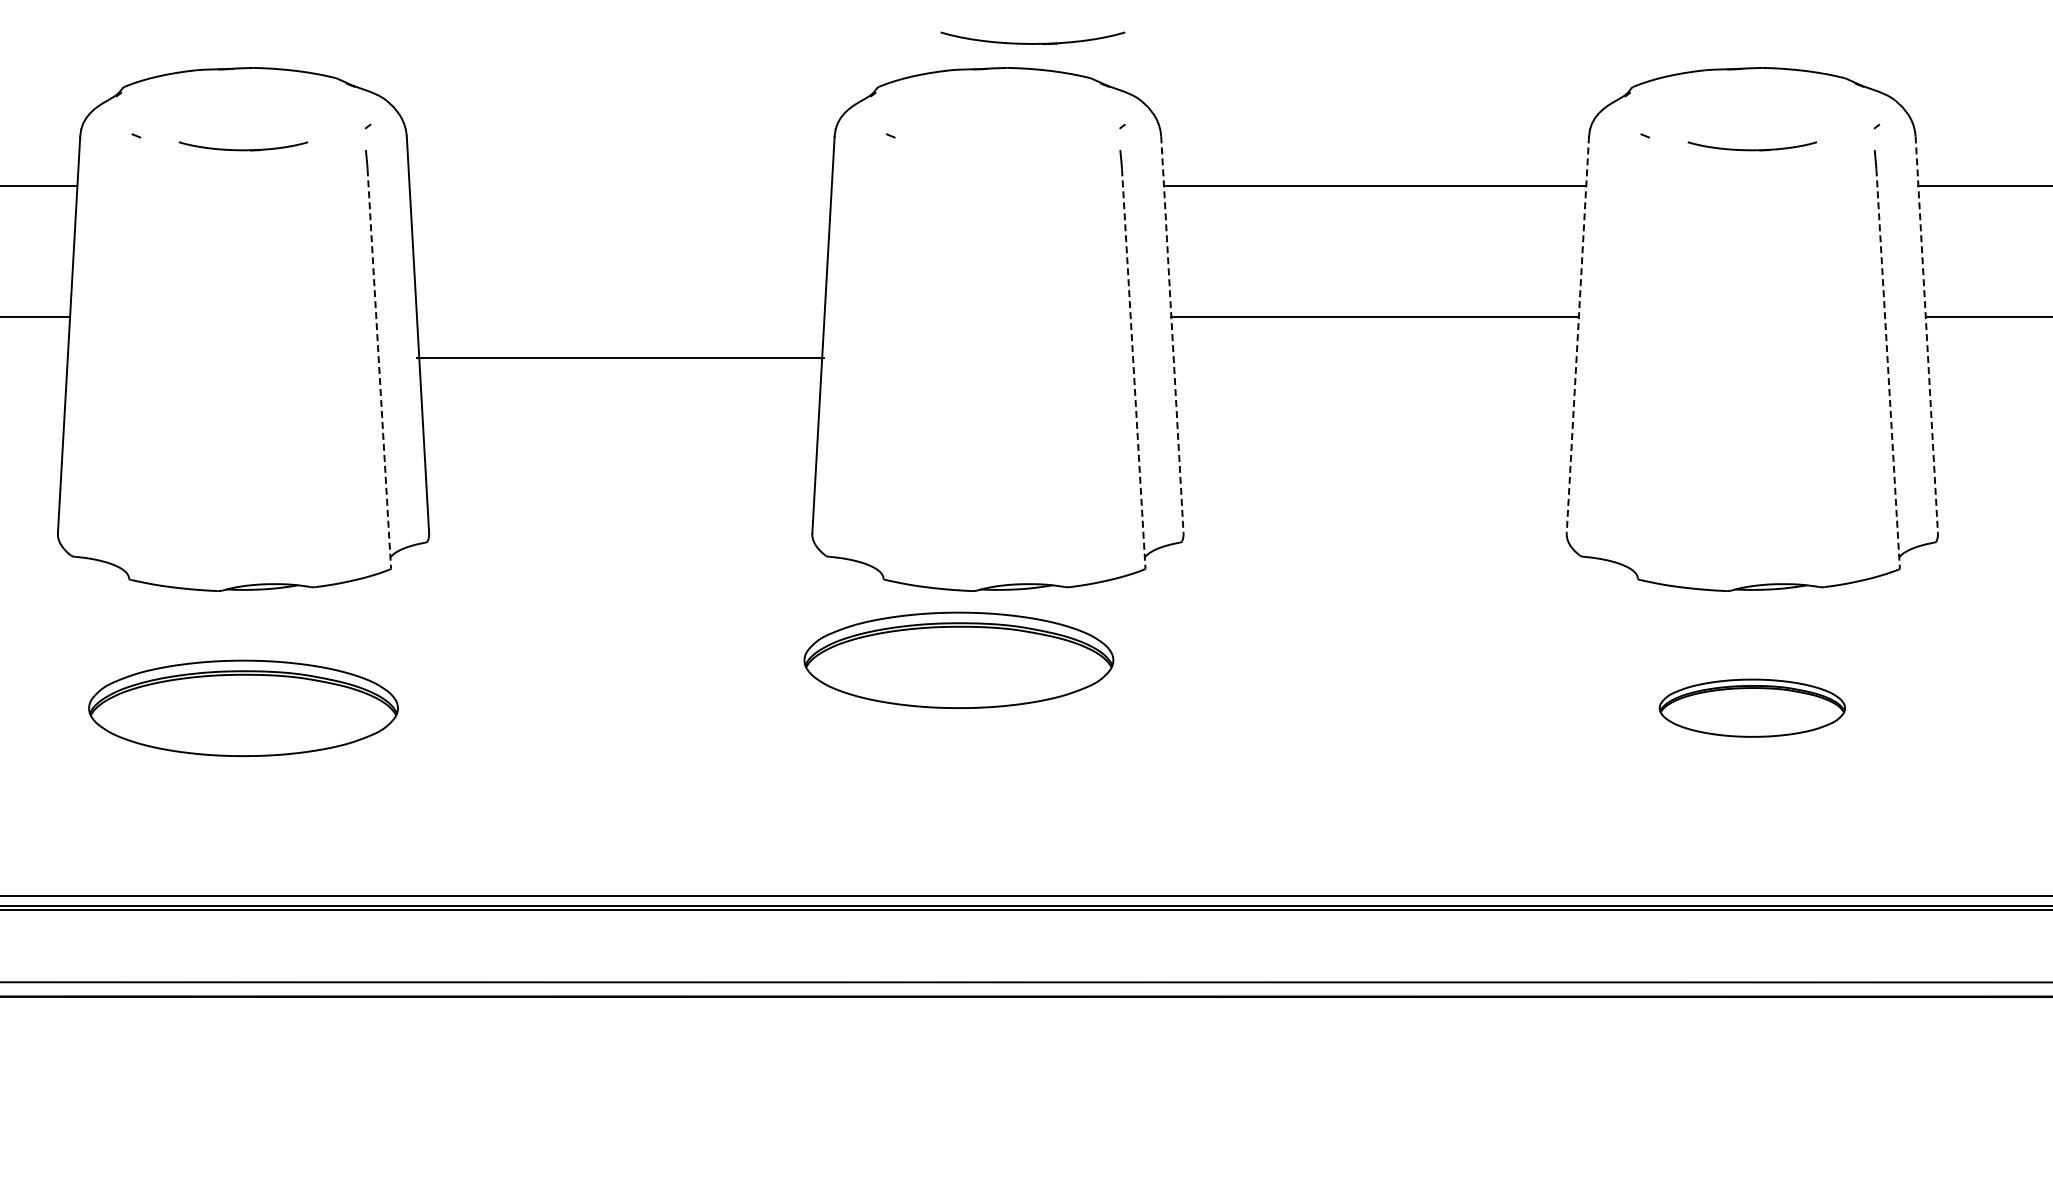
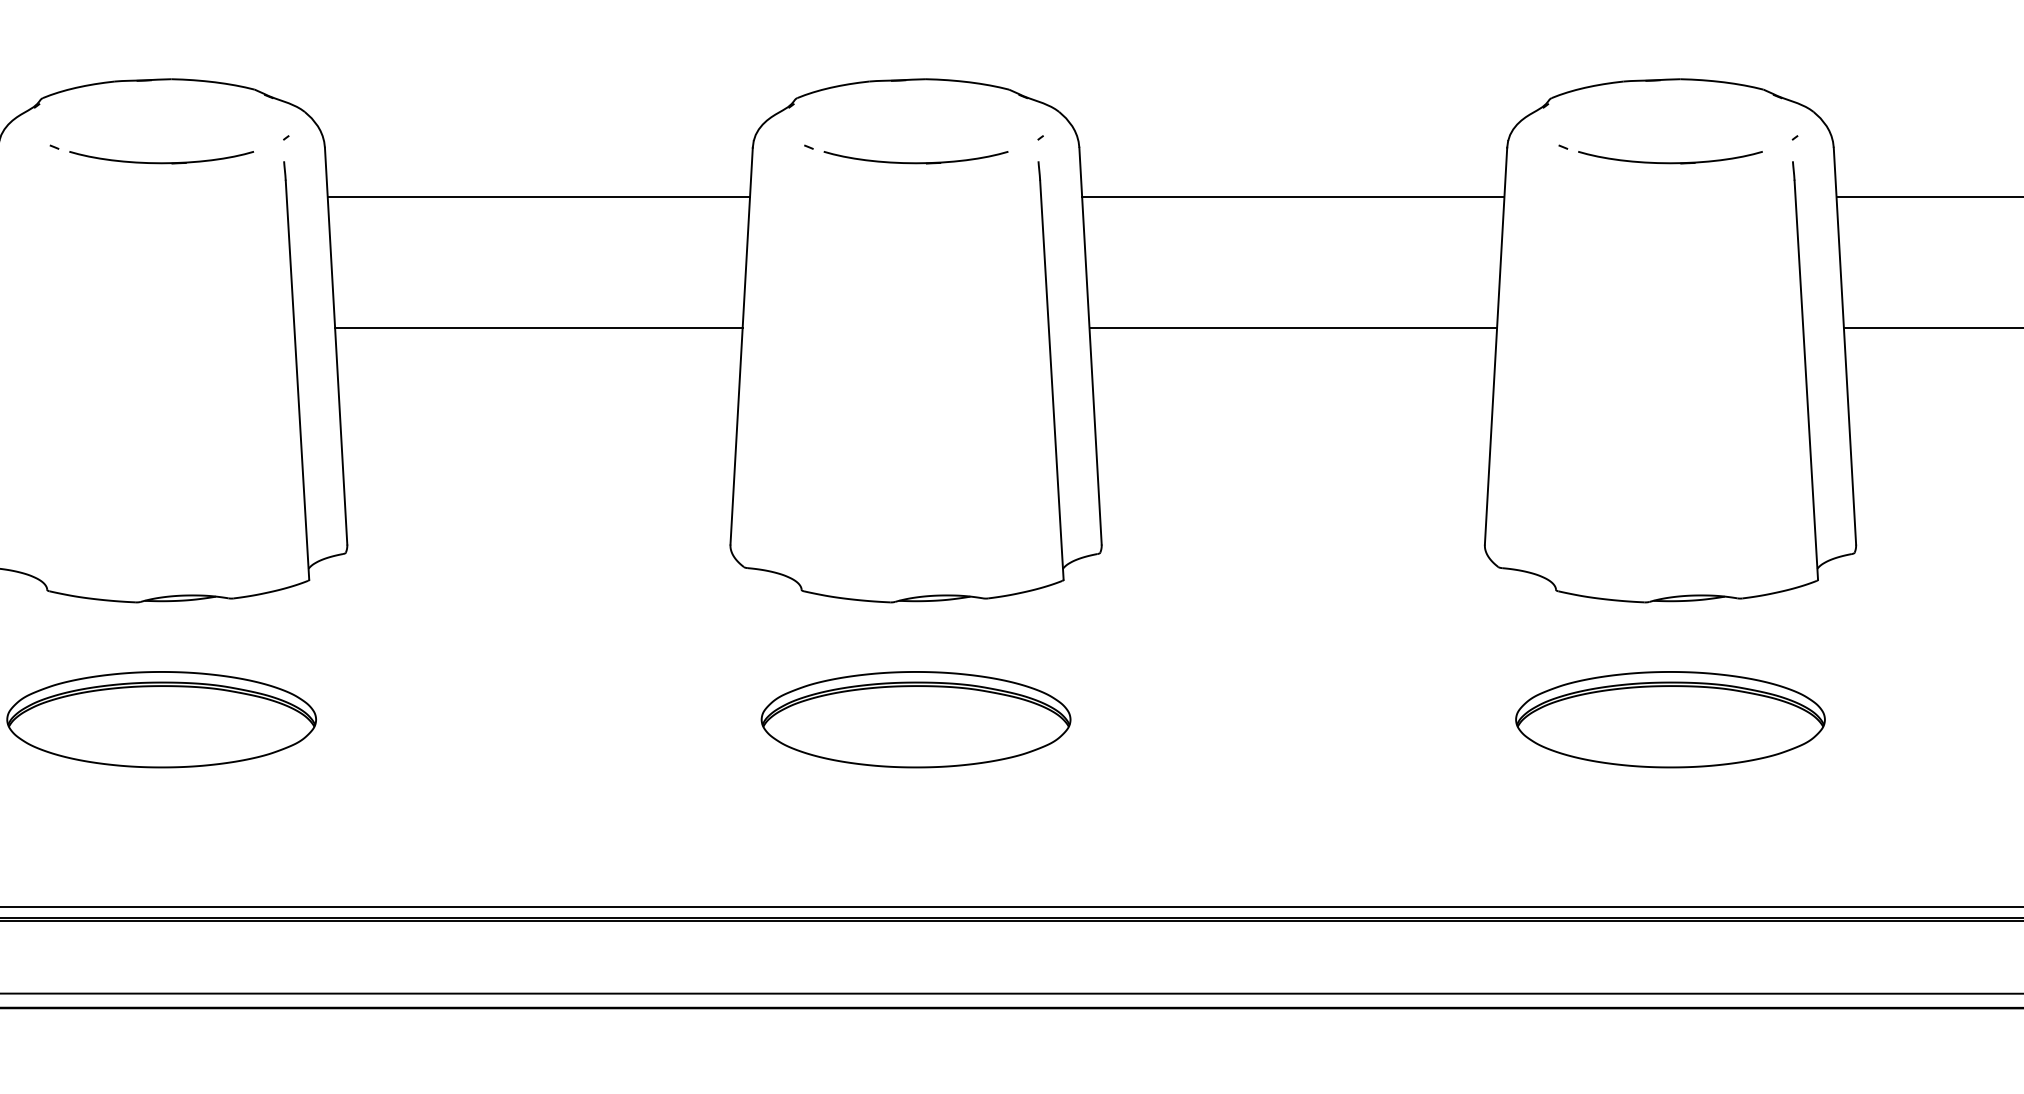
part: (1032, 38) -> (915, 157), moved
part: (243, 146) -> (161, 157), size x1.43
part: (1752, 146) -> (1670, 157), size x1.43
line: (620, 186) -> (538, 197), added
line: (1172, 334) -> (1090, 345), dashed -> solid
line: (1577, 334) -> (1495, 345), dashed -> solid
line: (1926, 334) -> (1844, 345), dashed -> solid
line: (620, 358) -> (538, 328), moved
line: (379, 368) -> (297, 379), dashed -> solid
line: (1133, 368) -> (1051, 379), dashed -> solid
line: (1888, 368) -> (1806, 379), dashed -> solid
part: (958, 659) -> (915, 718), moved
part: (1752, 707) -> (1670, 718), size x1.67

